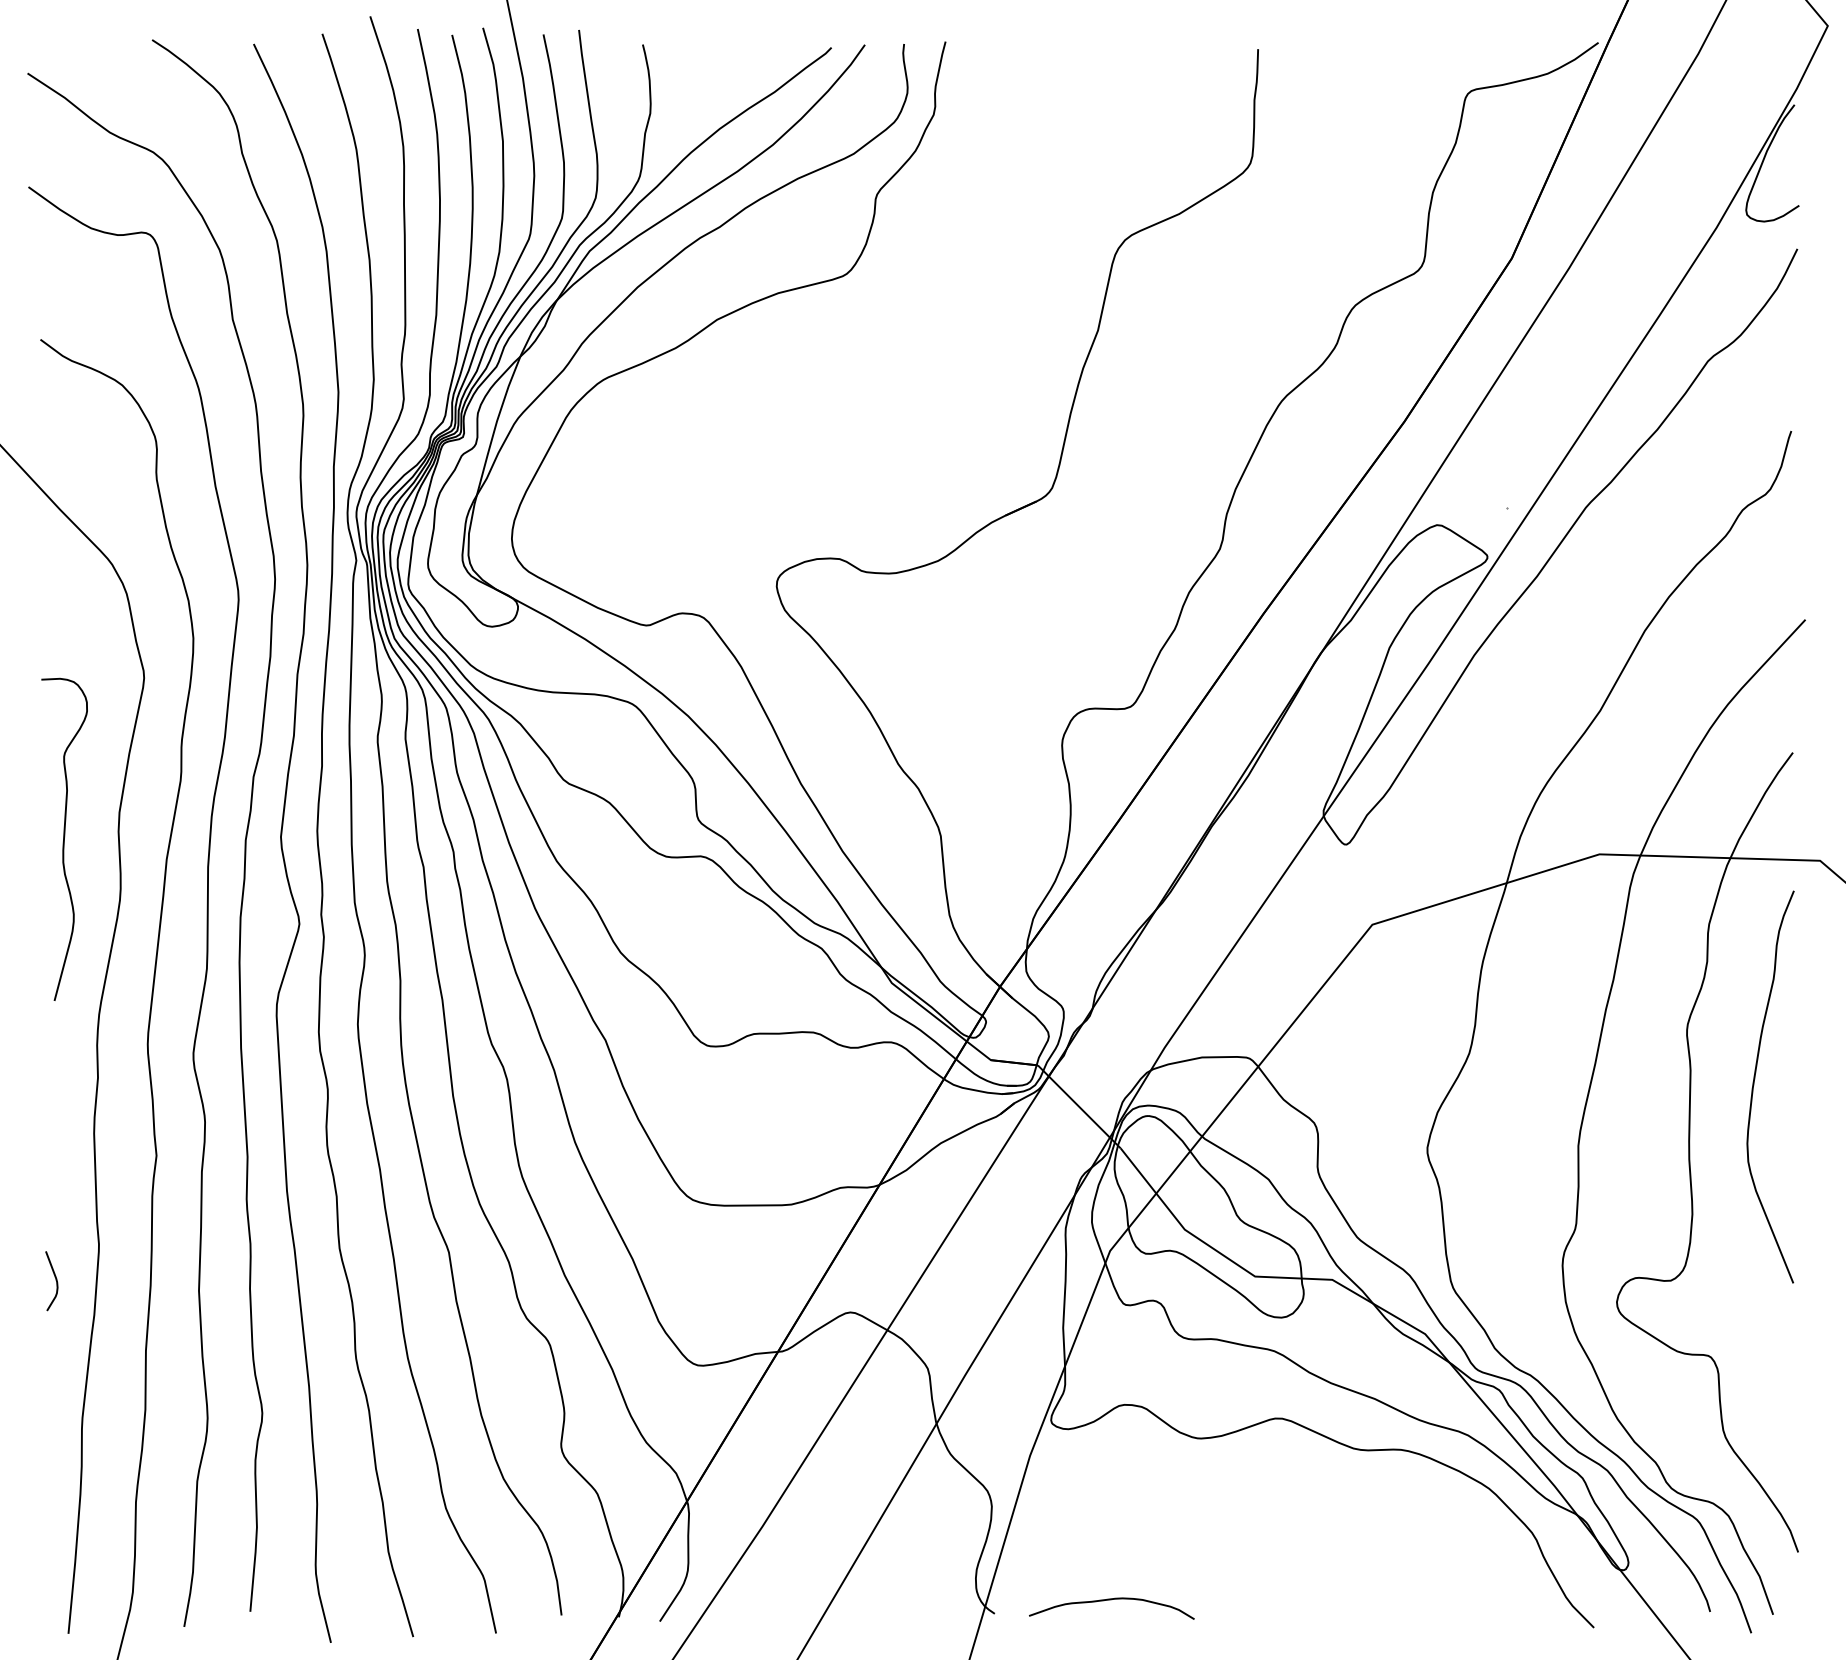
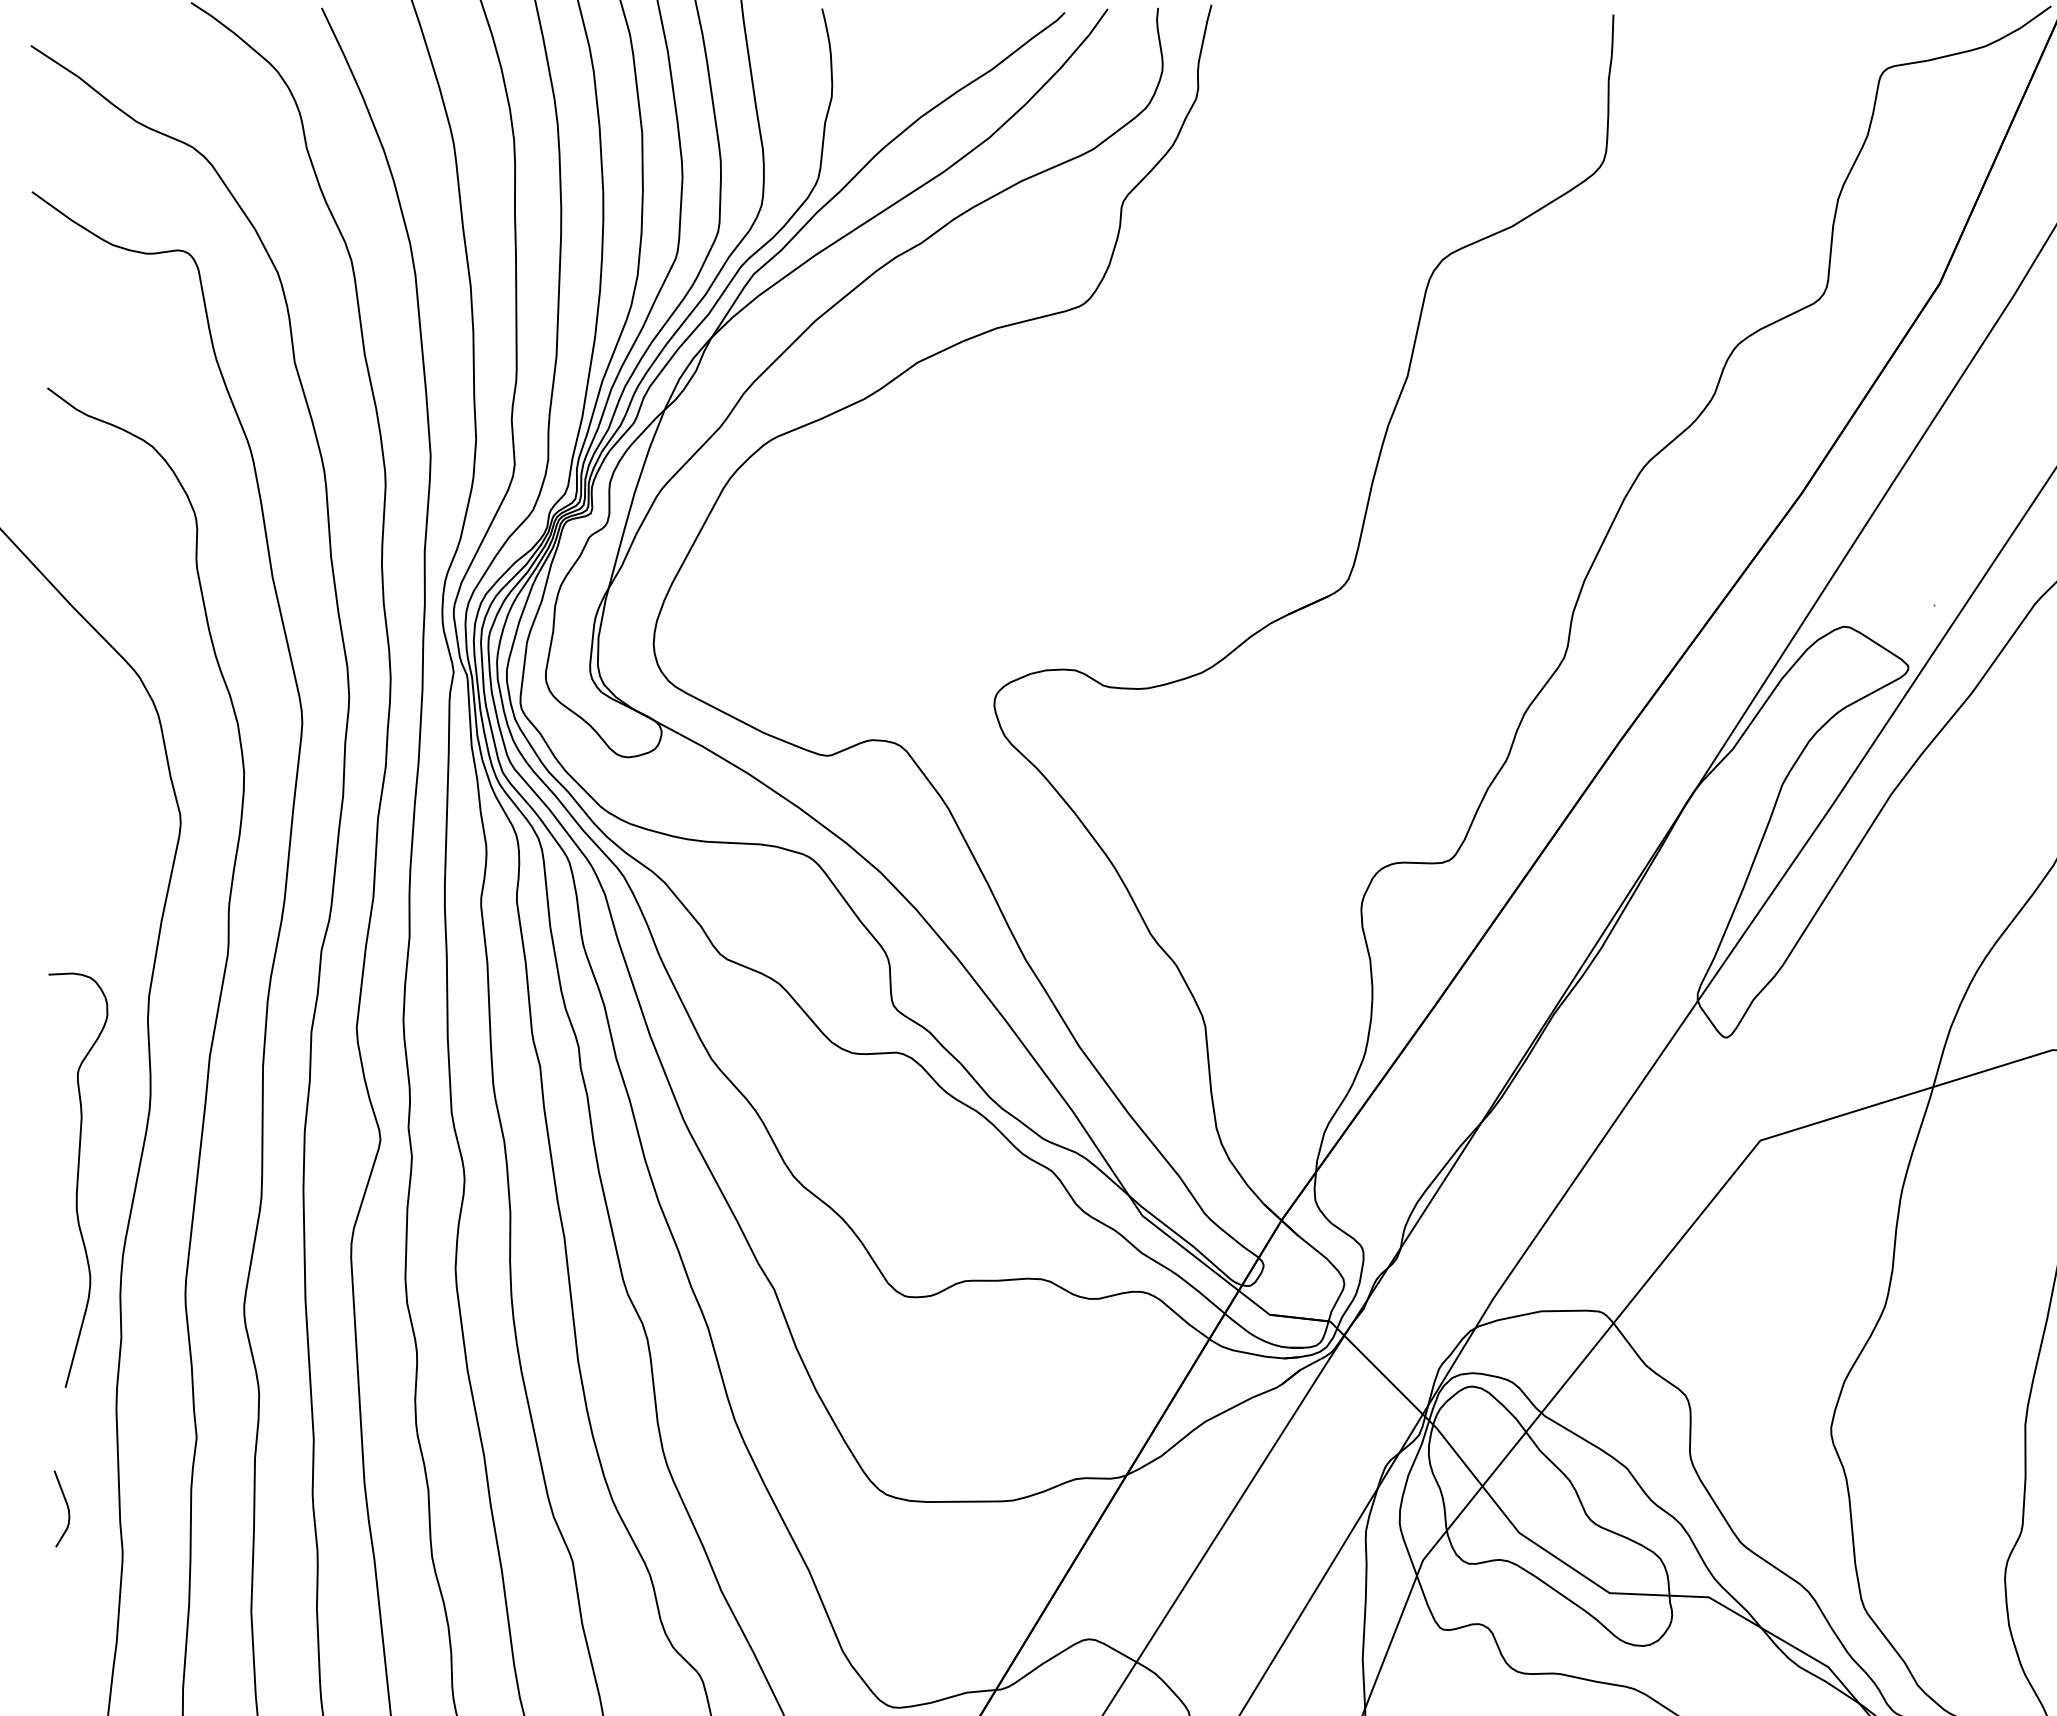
curve: (64, 838) -> (78, 1178), moved
curve: (55, 1280) -> (66, 1508), moved

